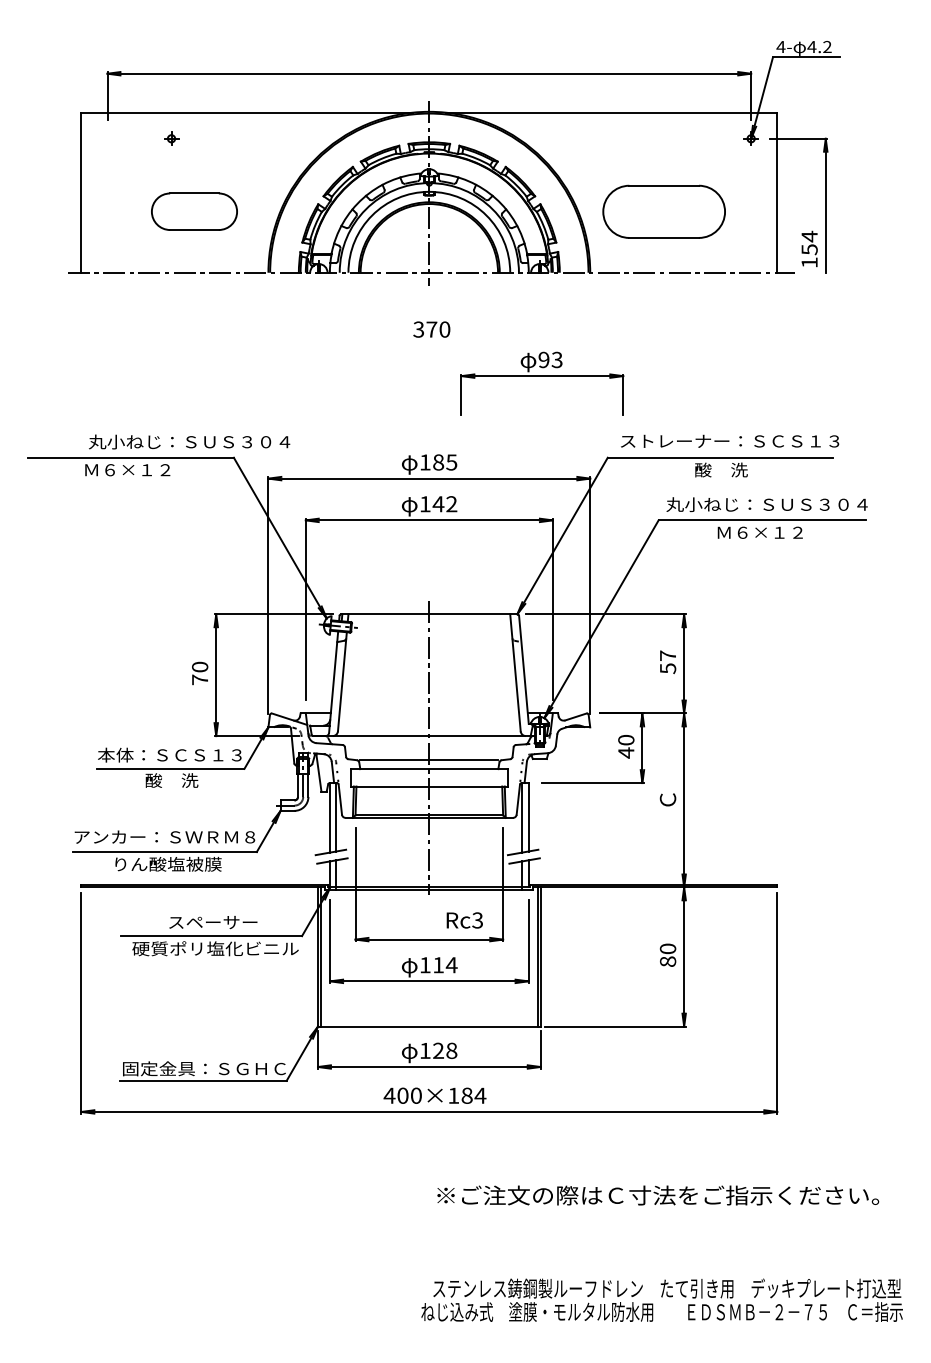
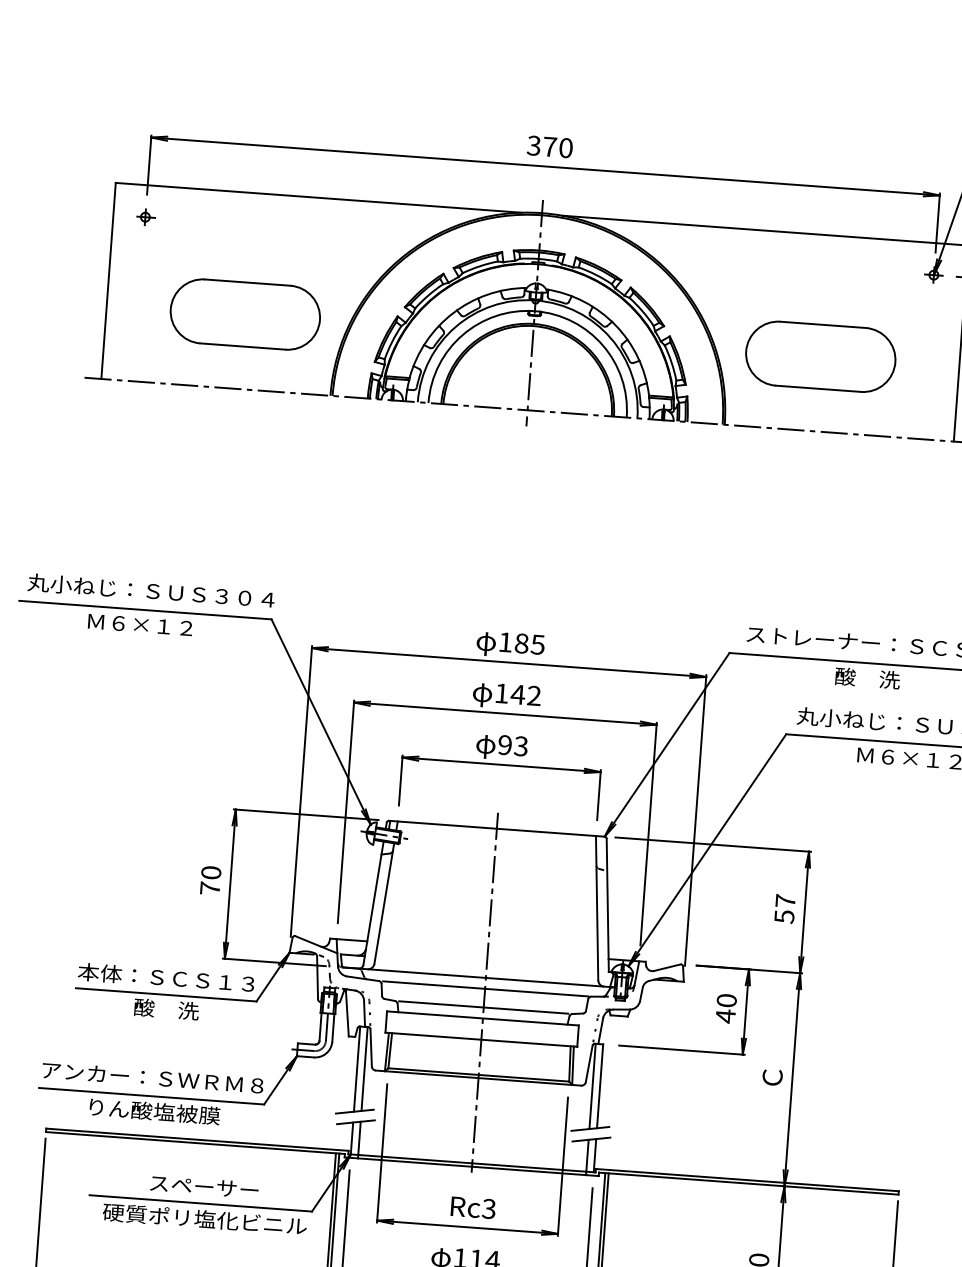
part: (171, 138) -> (145, 216), moved
part: (194, 211) -> (245, 314), size x1.43
text: (431, 329) -> (549, 146), moved
part: (542, 376) -> (501, 765), moved
text: (189, 441) -> (151, 590), moved
line: (429, 744) -> (485, 988), added
text: (464, 920) -> (472, 1207), moved

